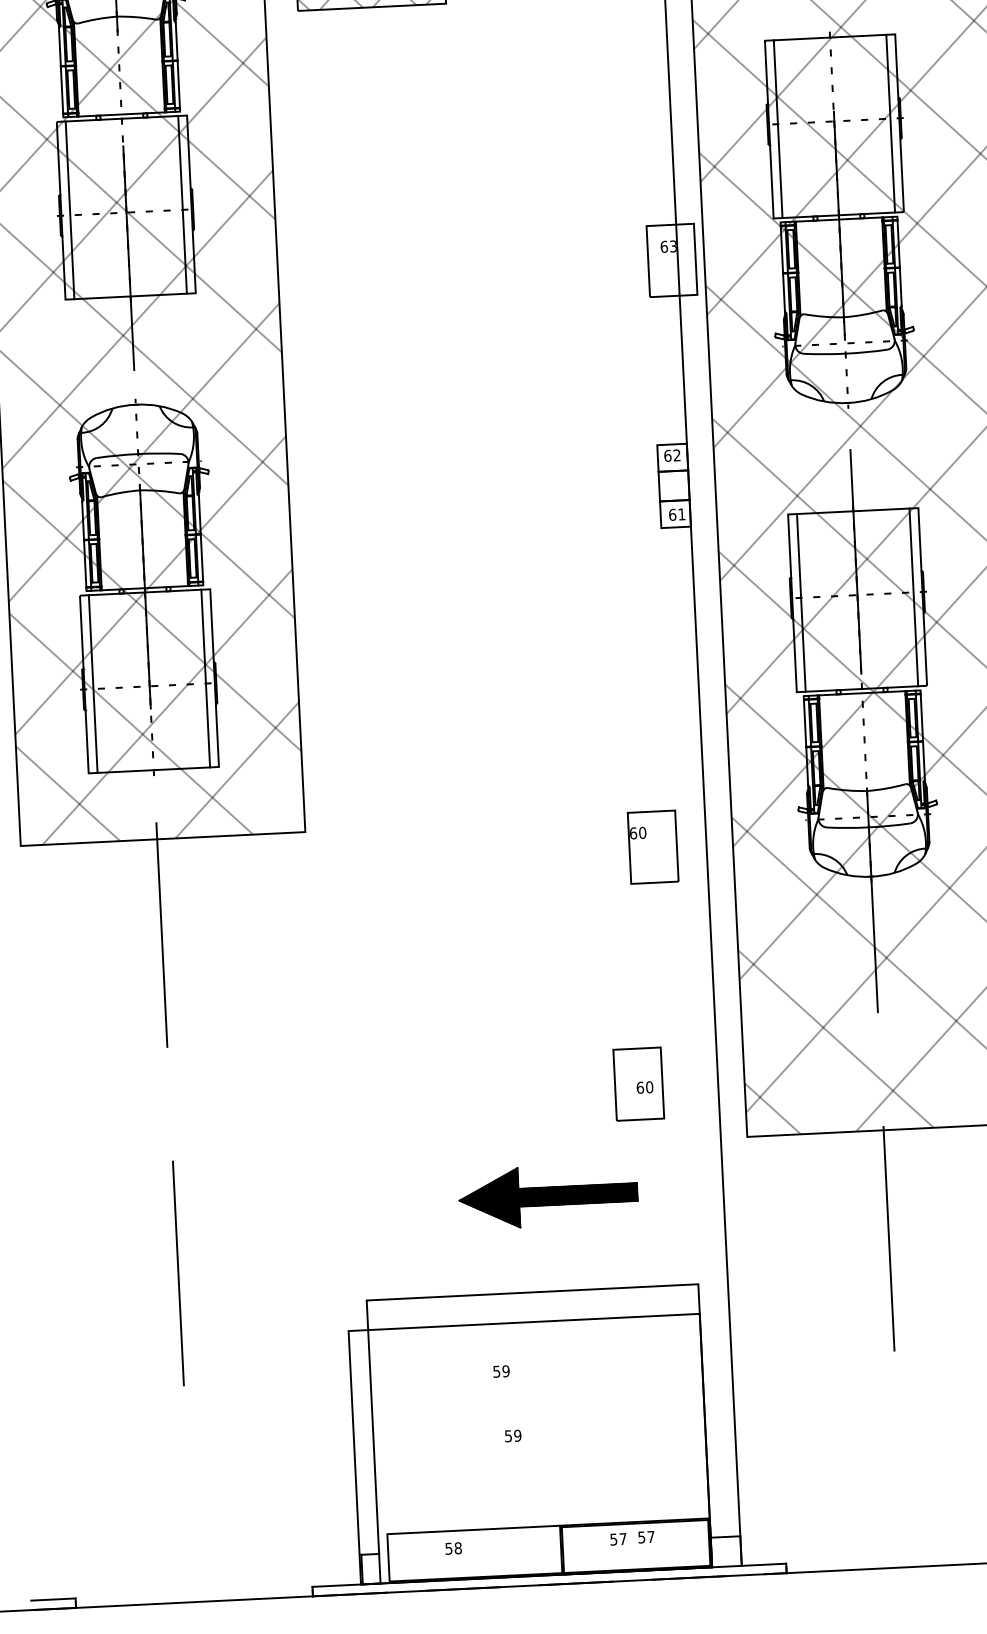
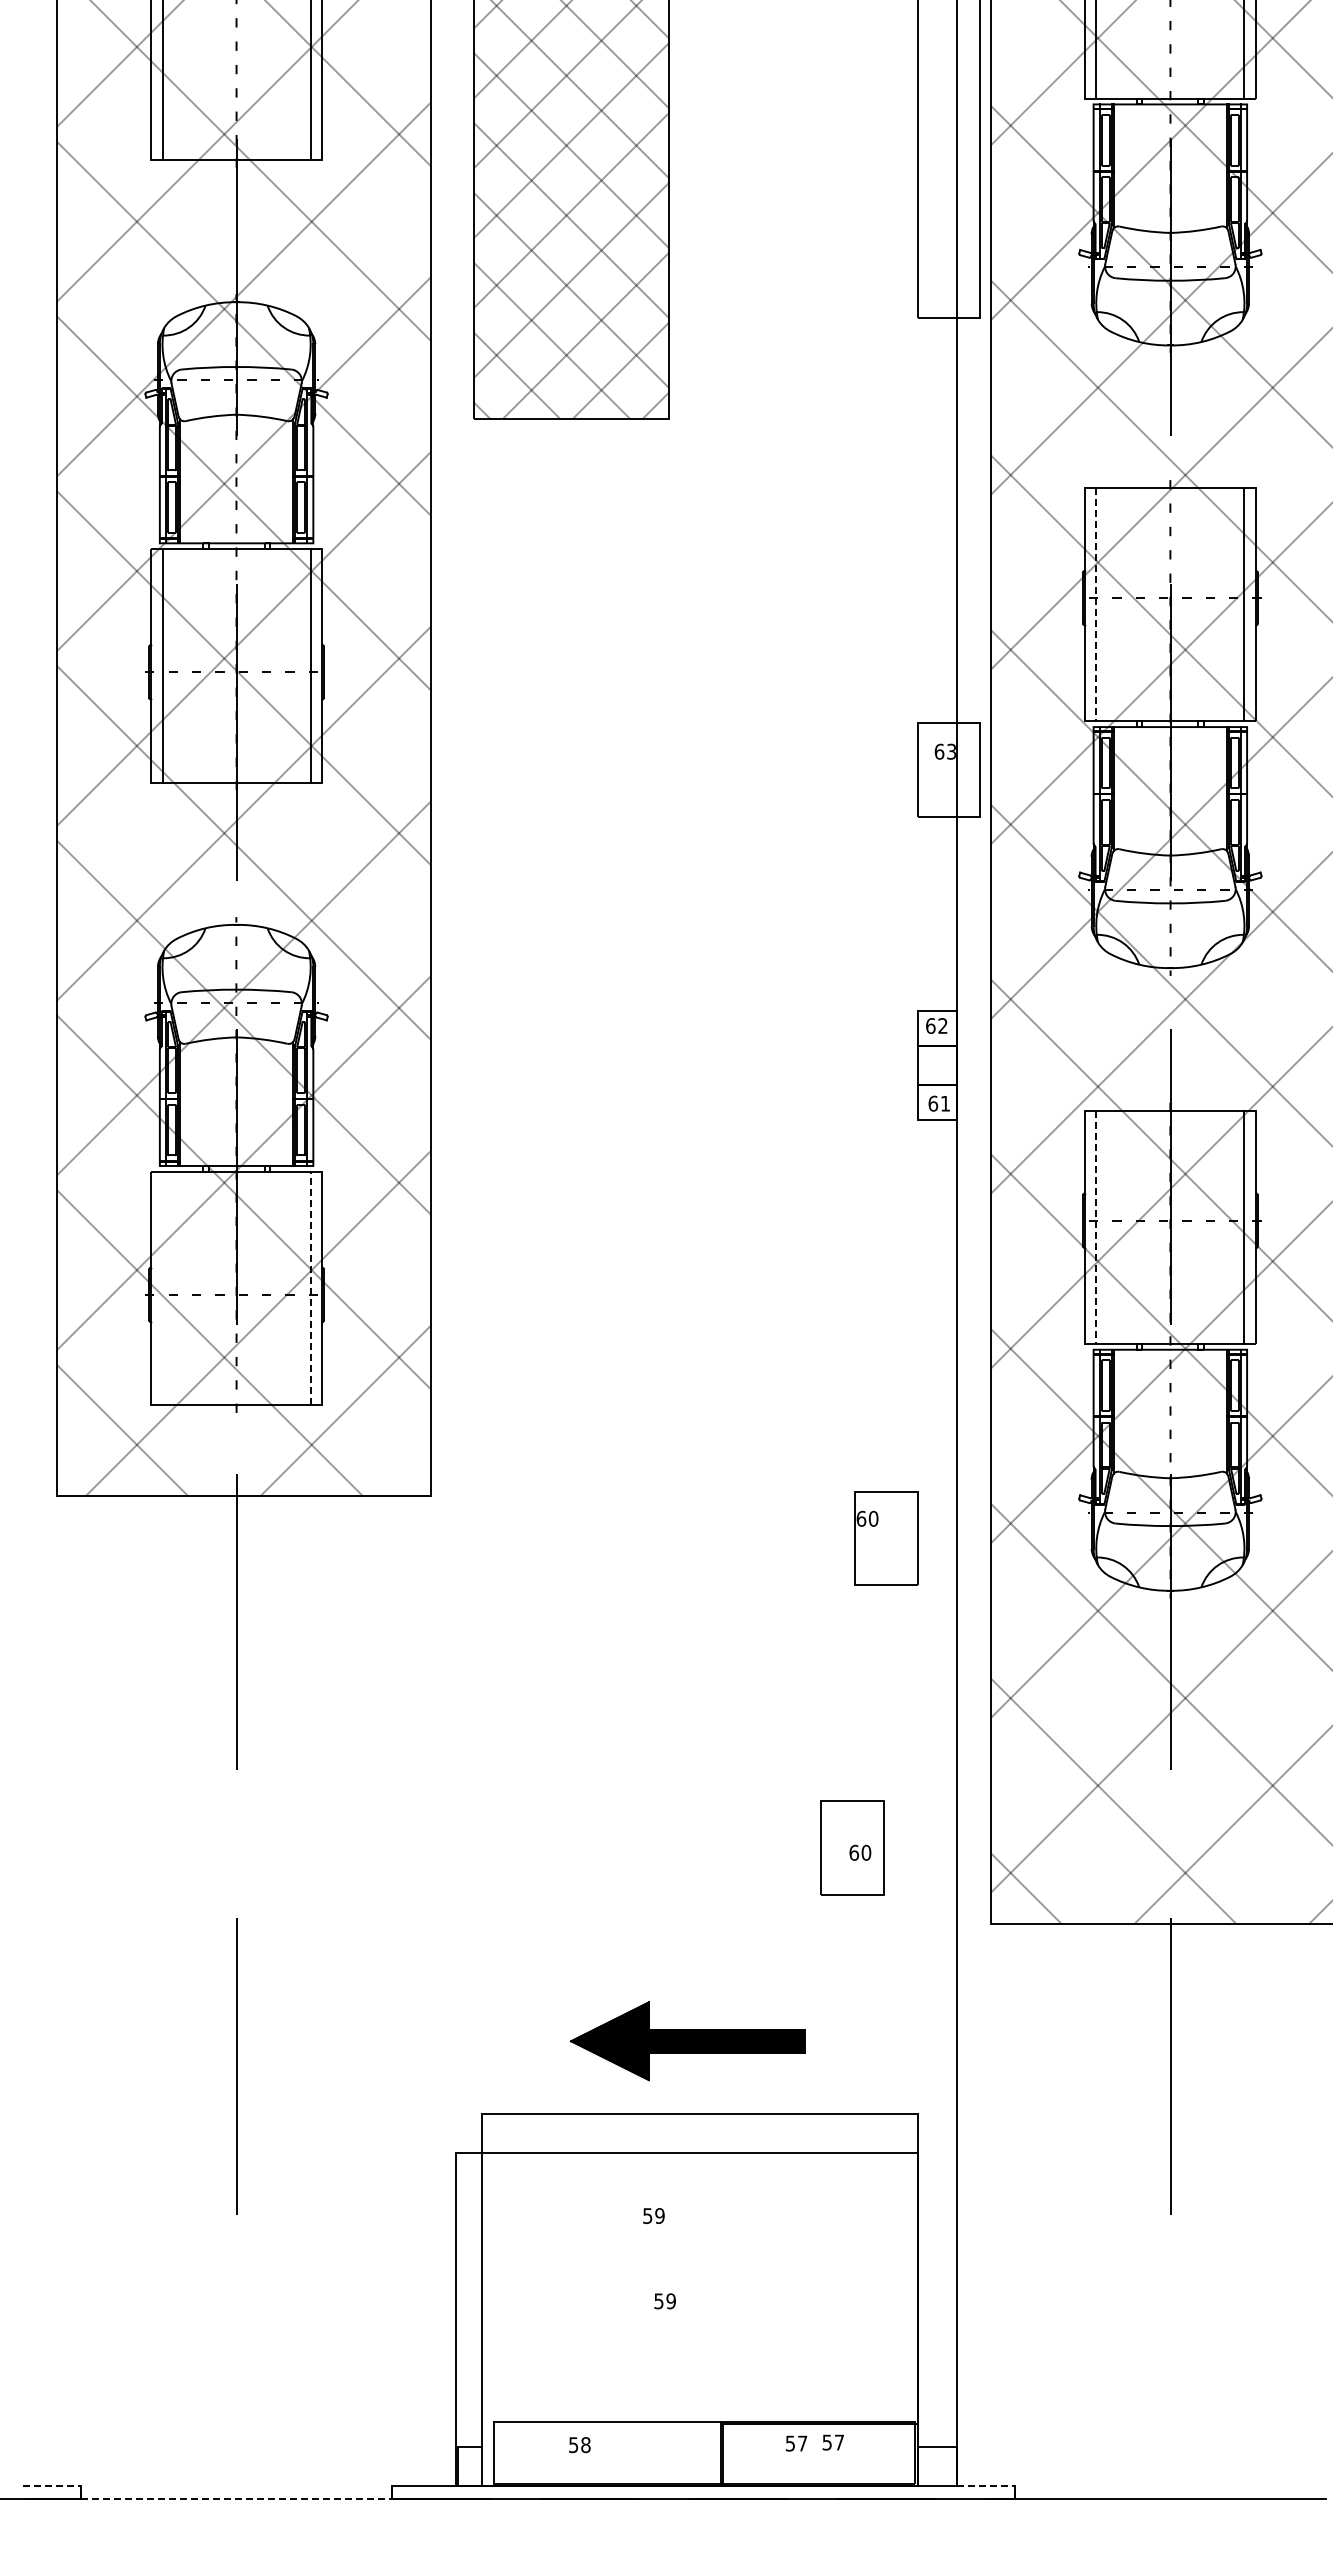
line: (778, 129) -> (1096, 604), solid -> dashed
line: (801, 603) -> (1096, 1227), solid -> dashed
line: (205, 678) -> (310, 1288), solid -> dashed
line: (93, 684) -> (162, 1288), removed
part: (548, 1196) -> (687, 2041), moved
line: (764, 1564) -> (986, 2486), solid -> dashed
line: (53, 1599) -> (52, 2486), solid -> dashed
line: (194, 1601) -> (236, 2498), solid -> dashed

